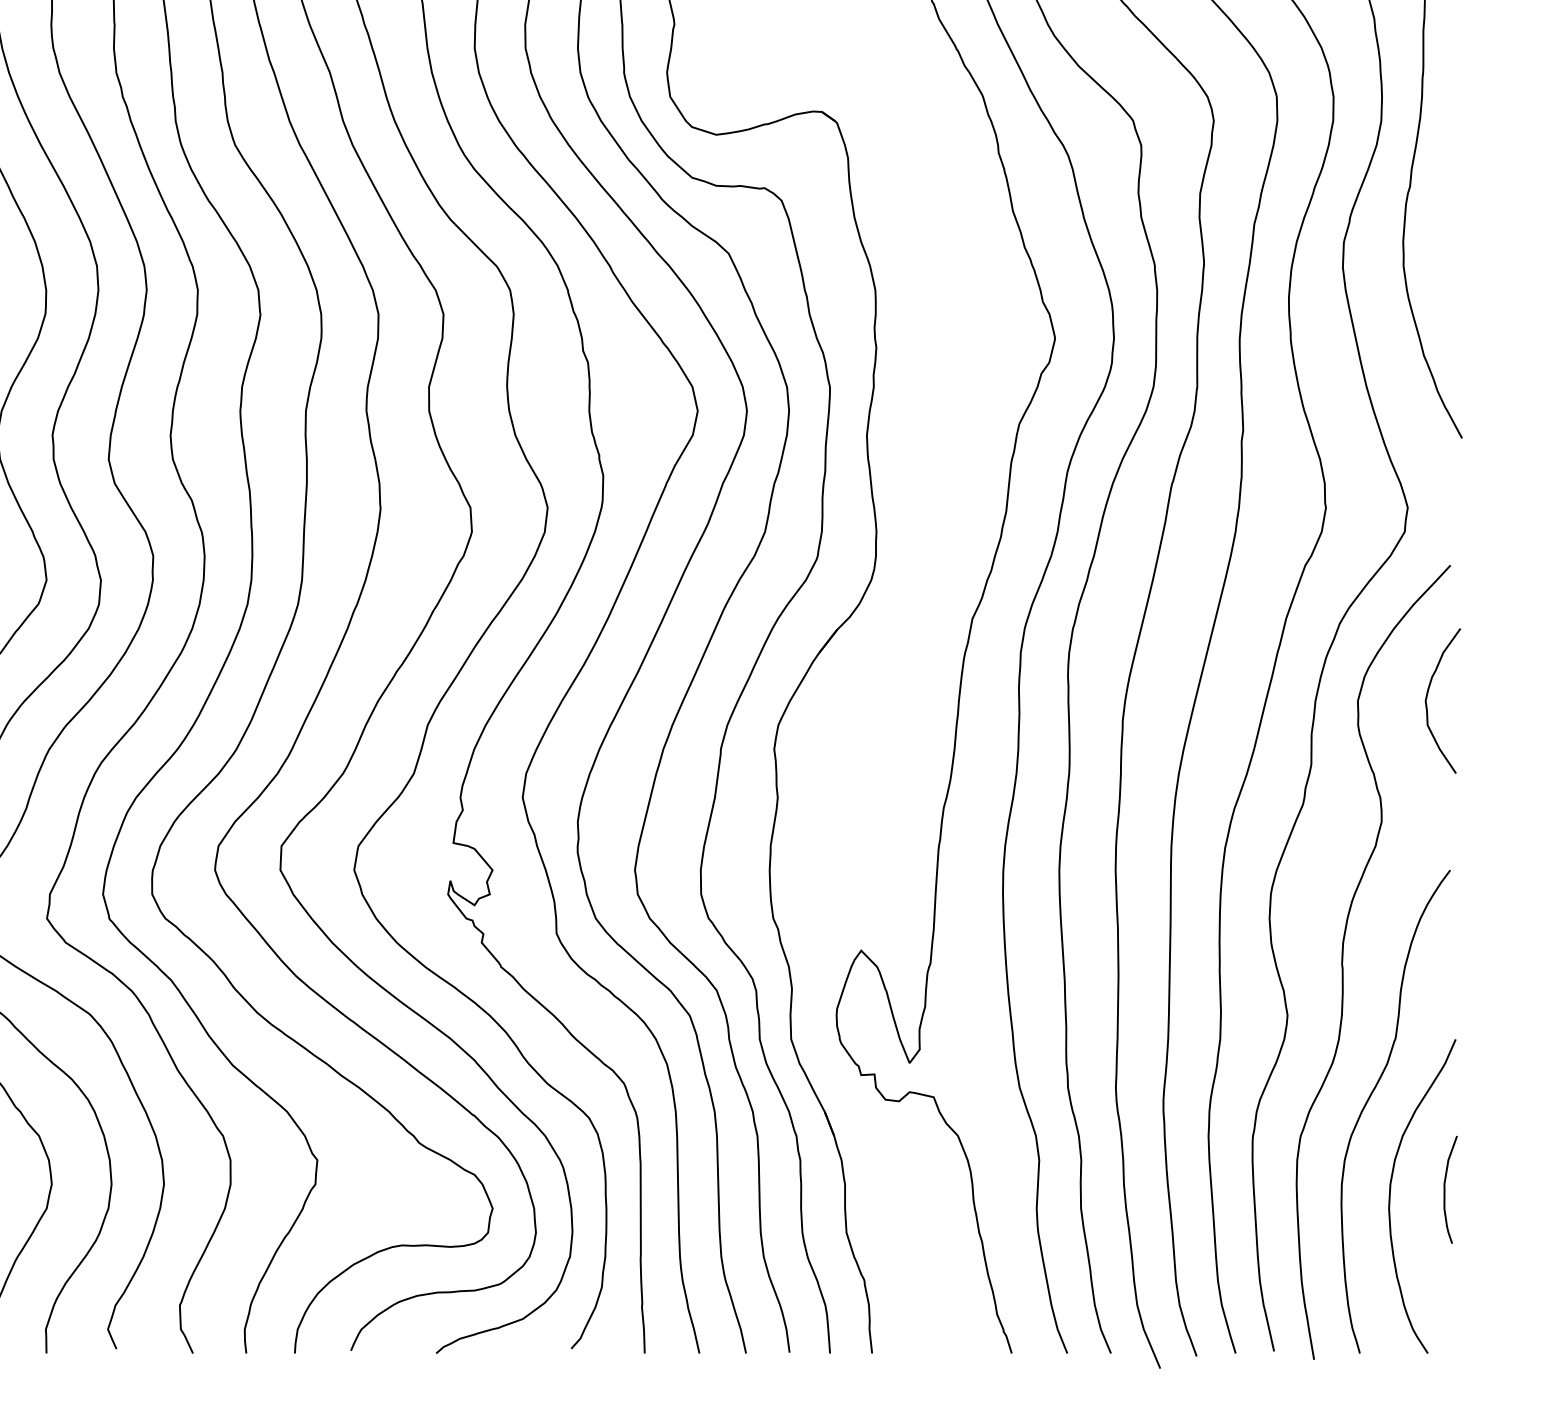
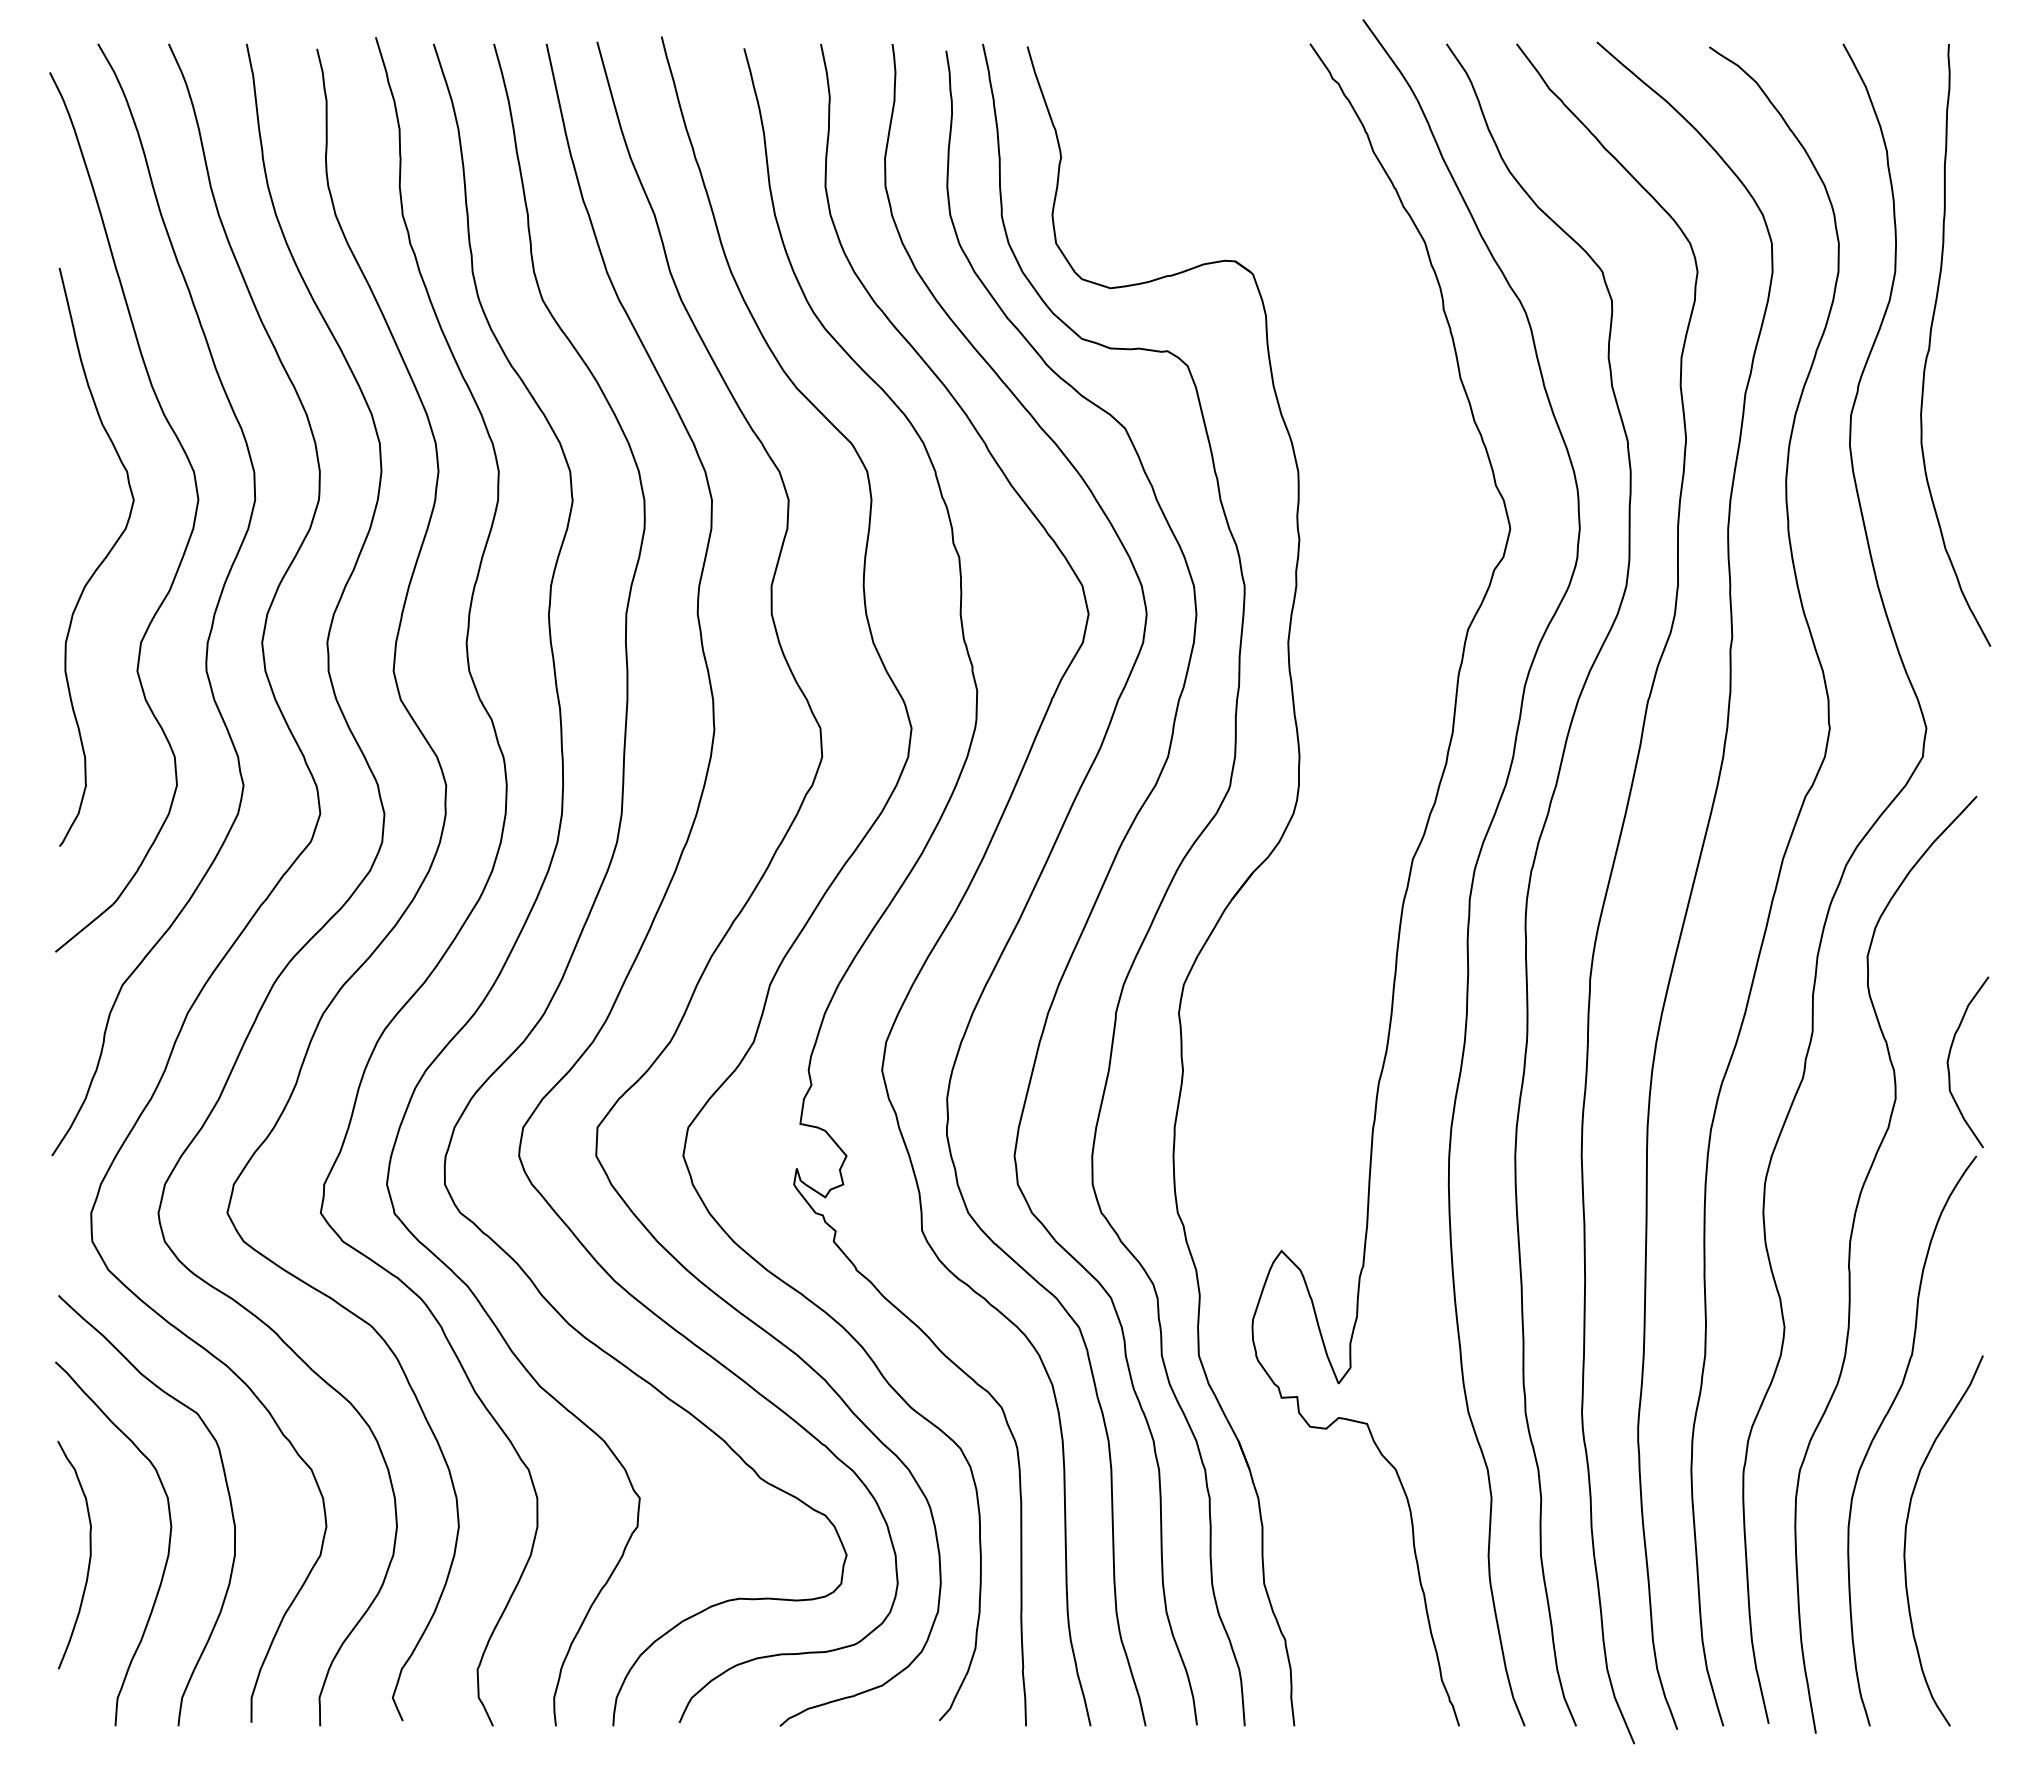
curve: (1427, 698) -> (1949, 1059), moved
curve: (1445, 1189) -> (1970, 1532), removed

